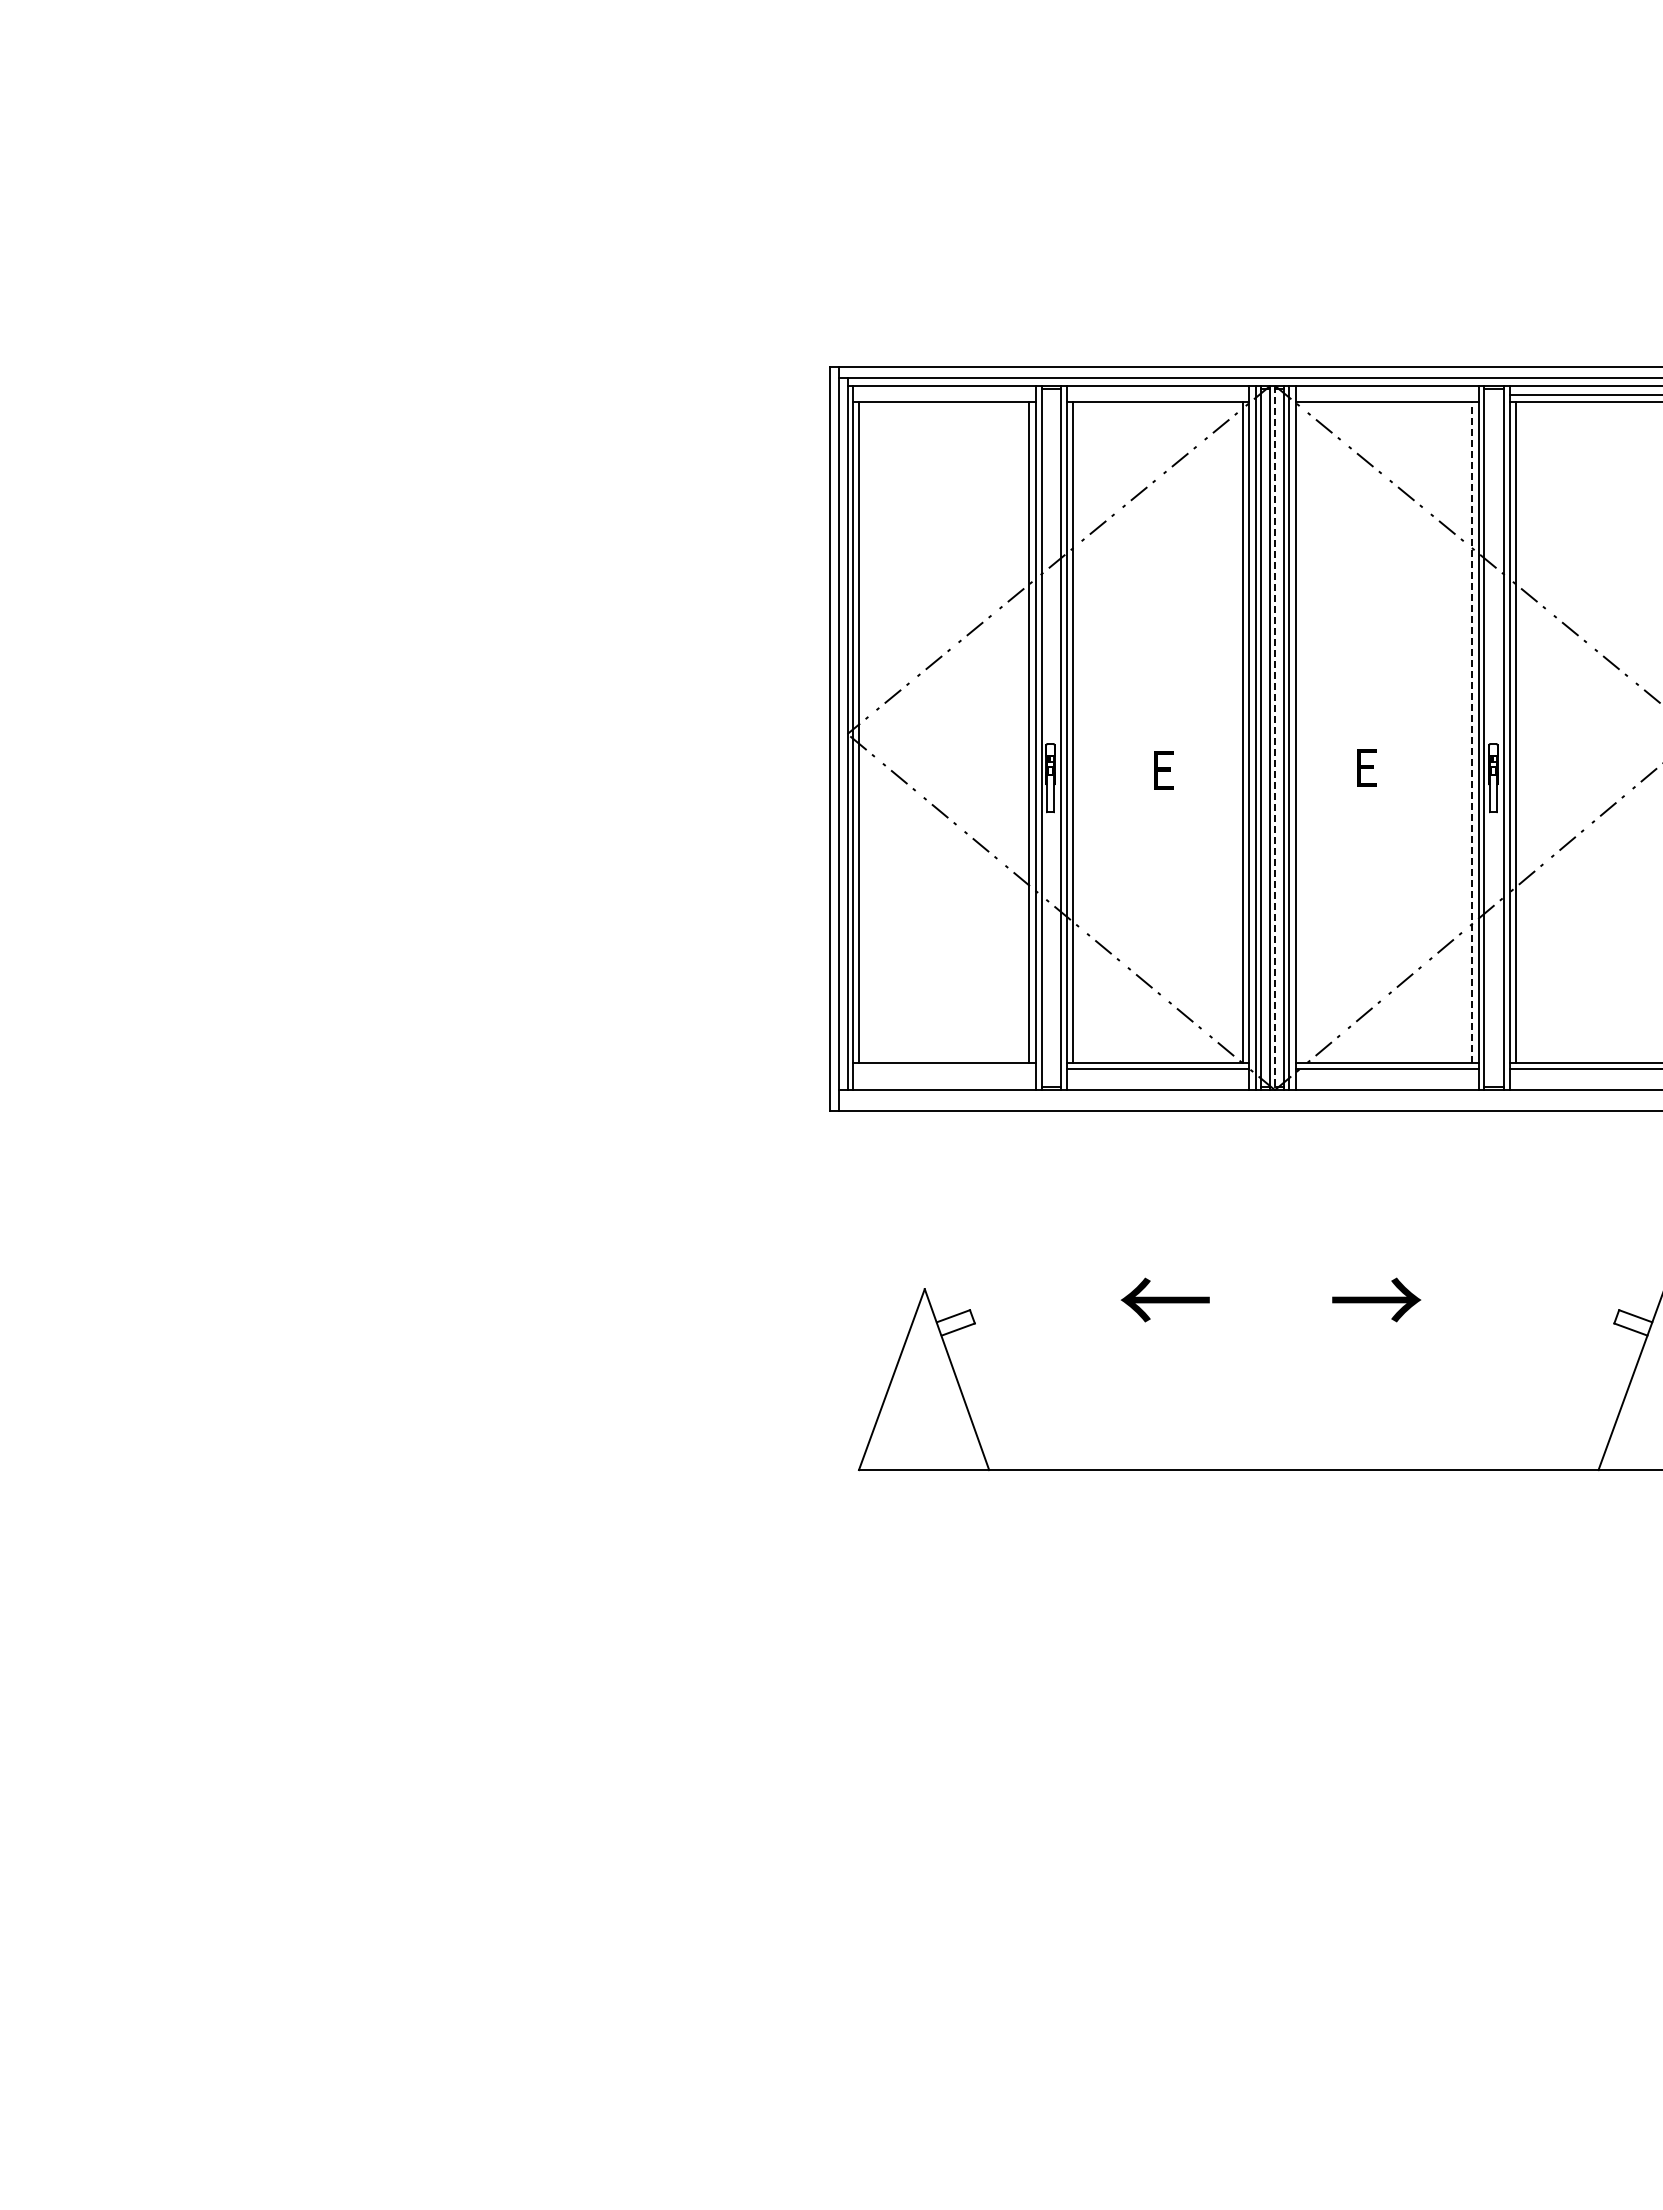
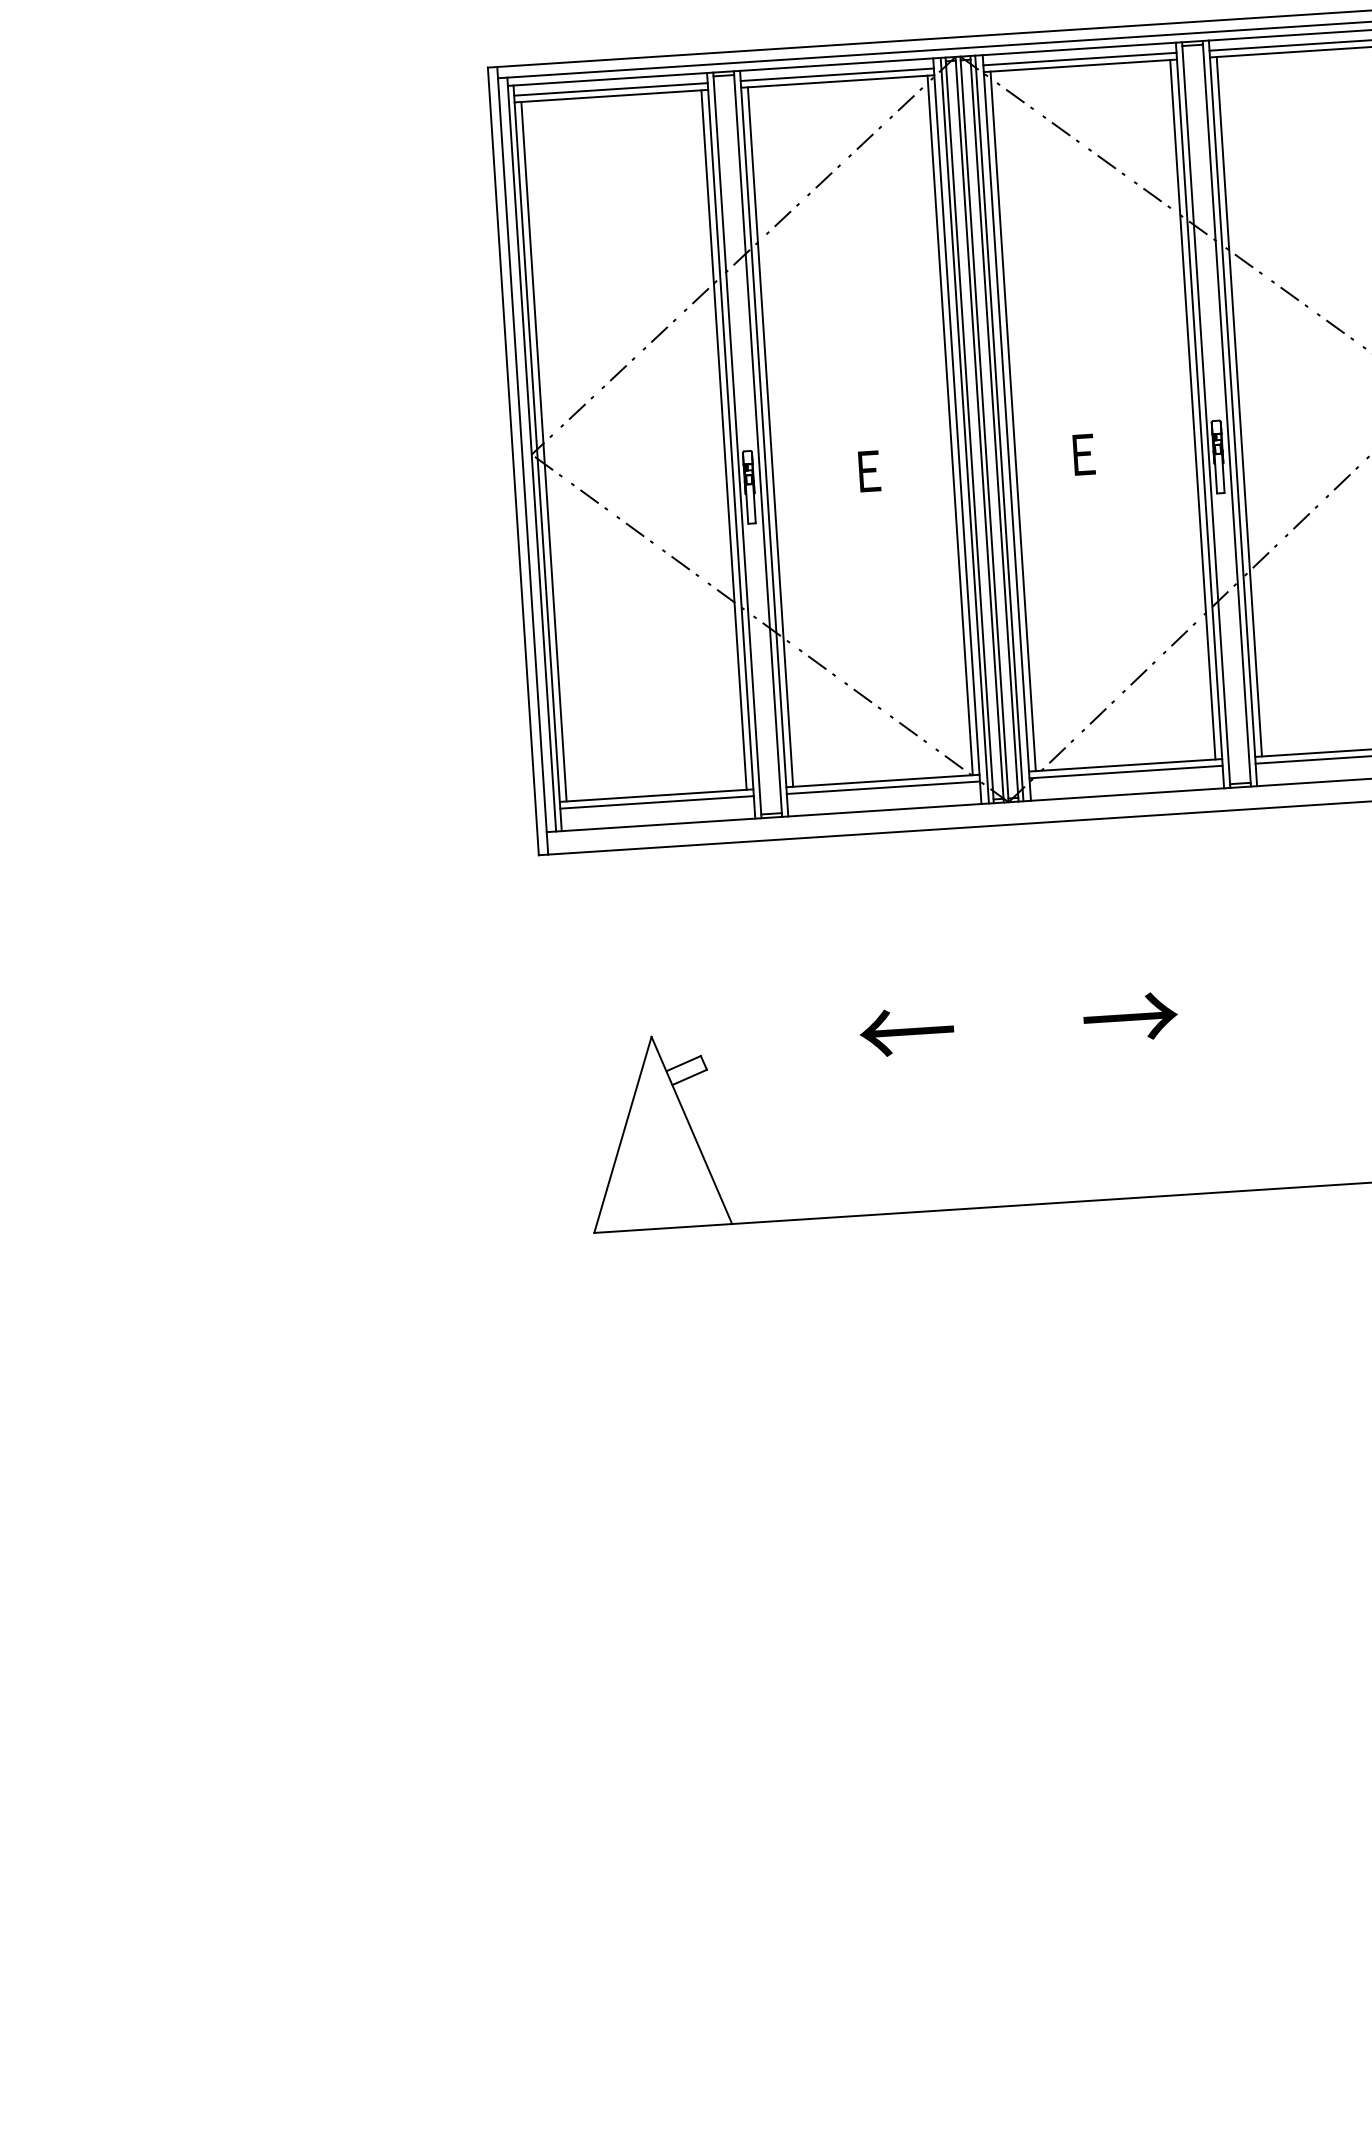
line: (943, 395) -> (610, 89), added
line: (1157, 395) -> (836, 74), added
line: (1387, 395) -> (1080, 59), added
line: (1302, 731) -> (1013, 420), added
line: (1472, 731) -> (1193, 409), dashed -> solid
line: (1274, 738) -> (984, 430), dashed -> solid
line: (943, 1068) -> (656, 802), added

